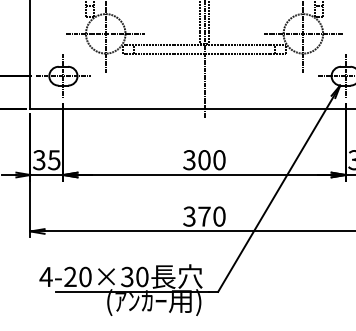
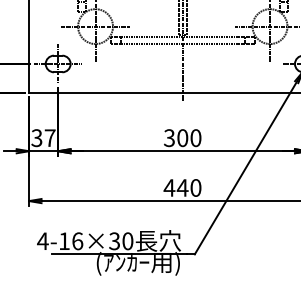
text: (53, 160) -> (49, 138), 35 -> 37
text: (196, 216) -> (175, 187), 370 -> 440
text: (77, 276) -> (70, 240), 4-20×30 -> 4-16×30

